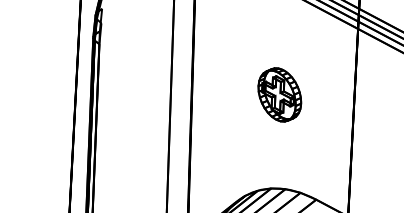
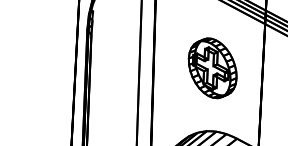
part: (279, 95) -> (212, 68), size x1.67

